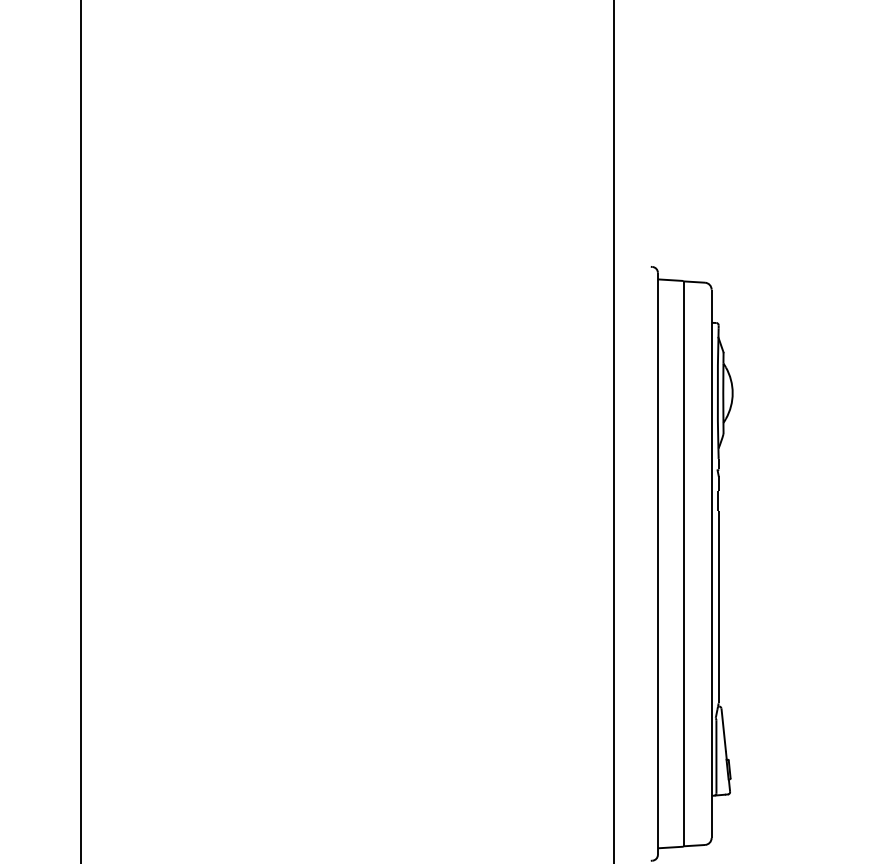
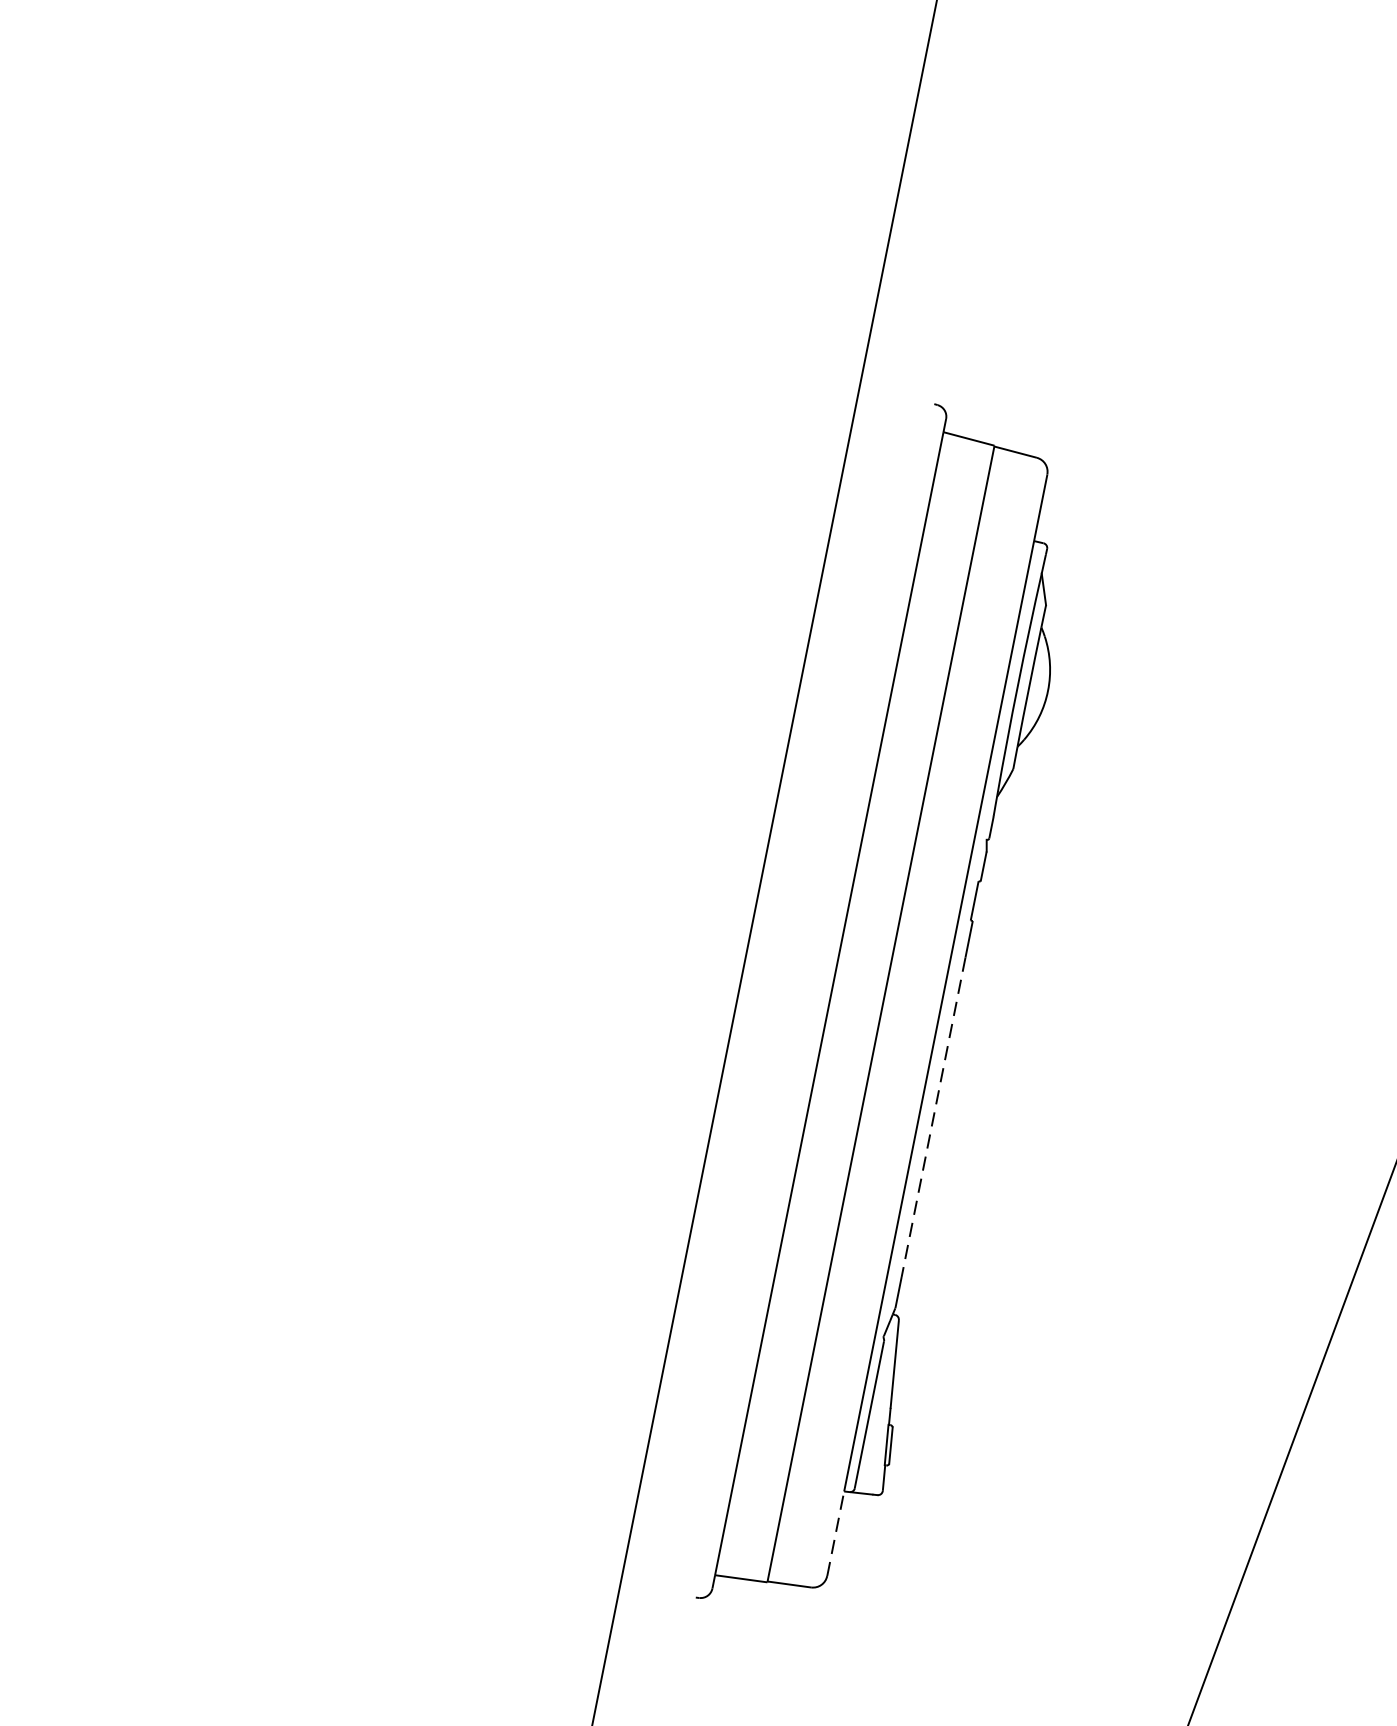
line: (718, 608) -> (933, 1117), solid -> dashed
line: (711, 816) -> (835, 1532), solid -> dashed

